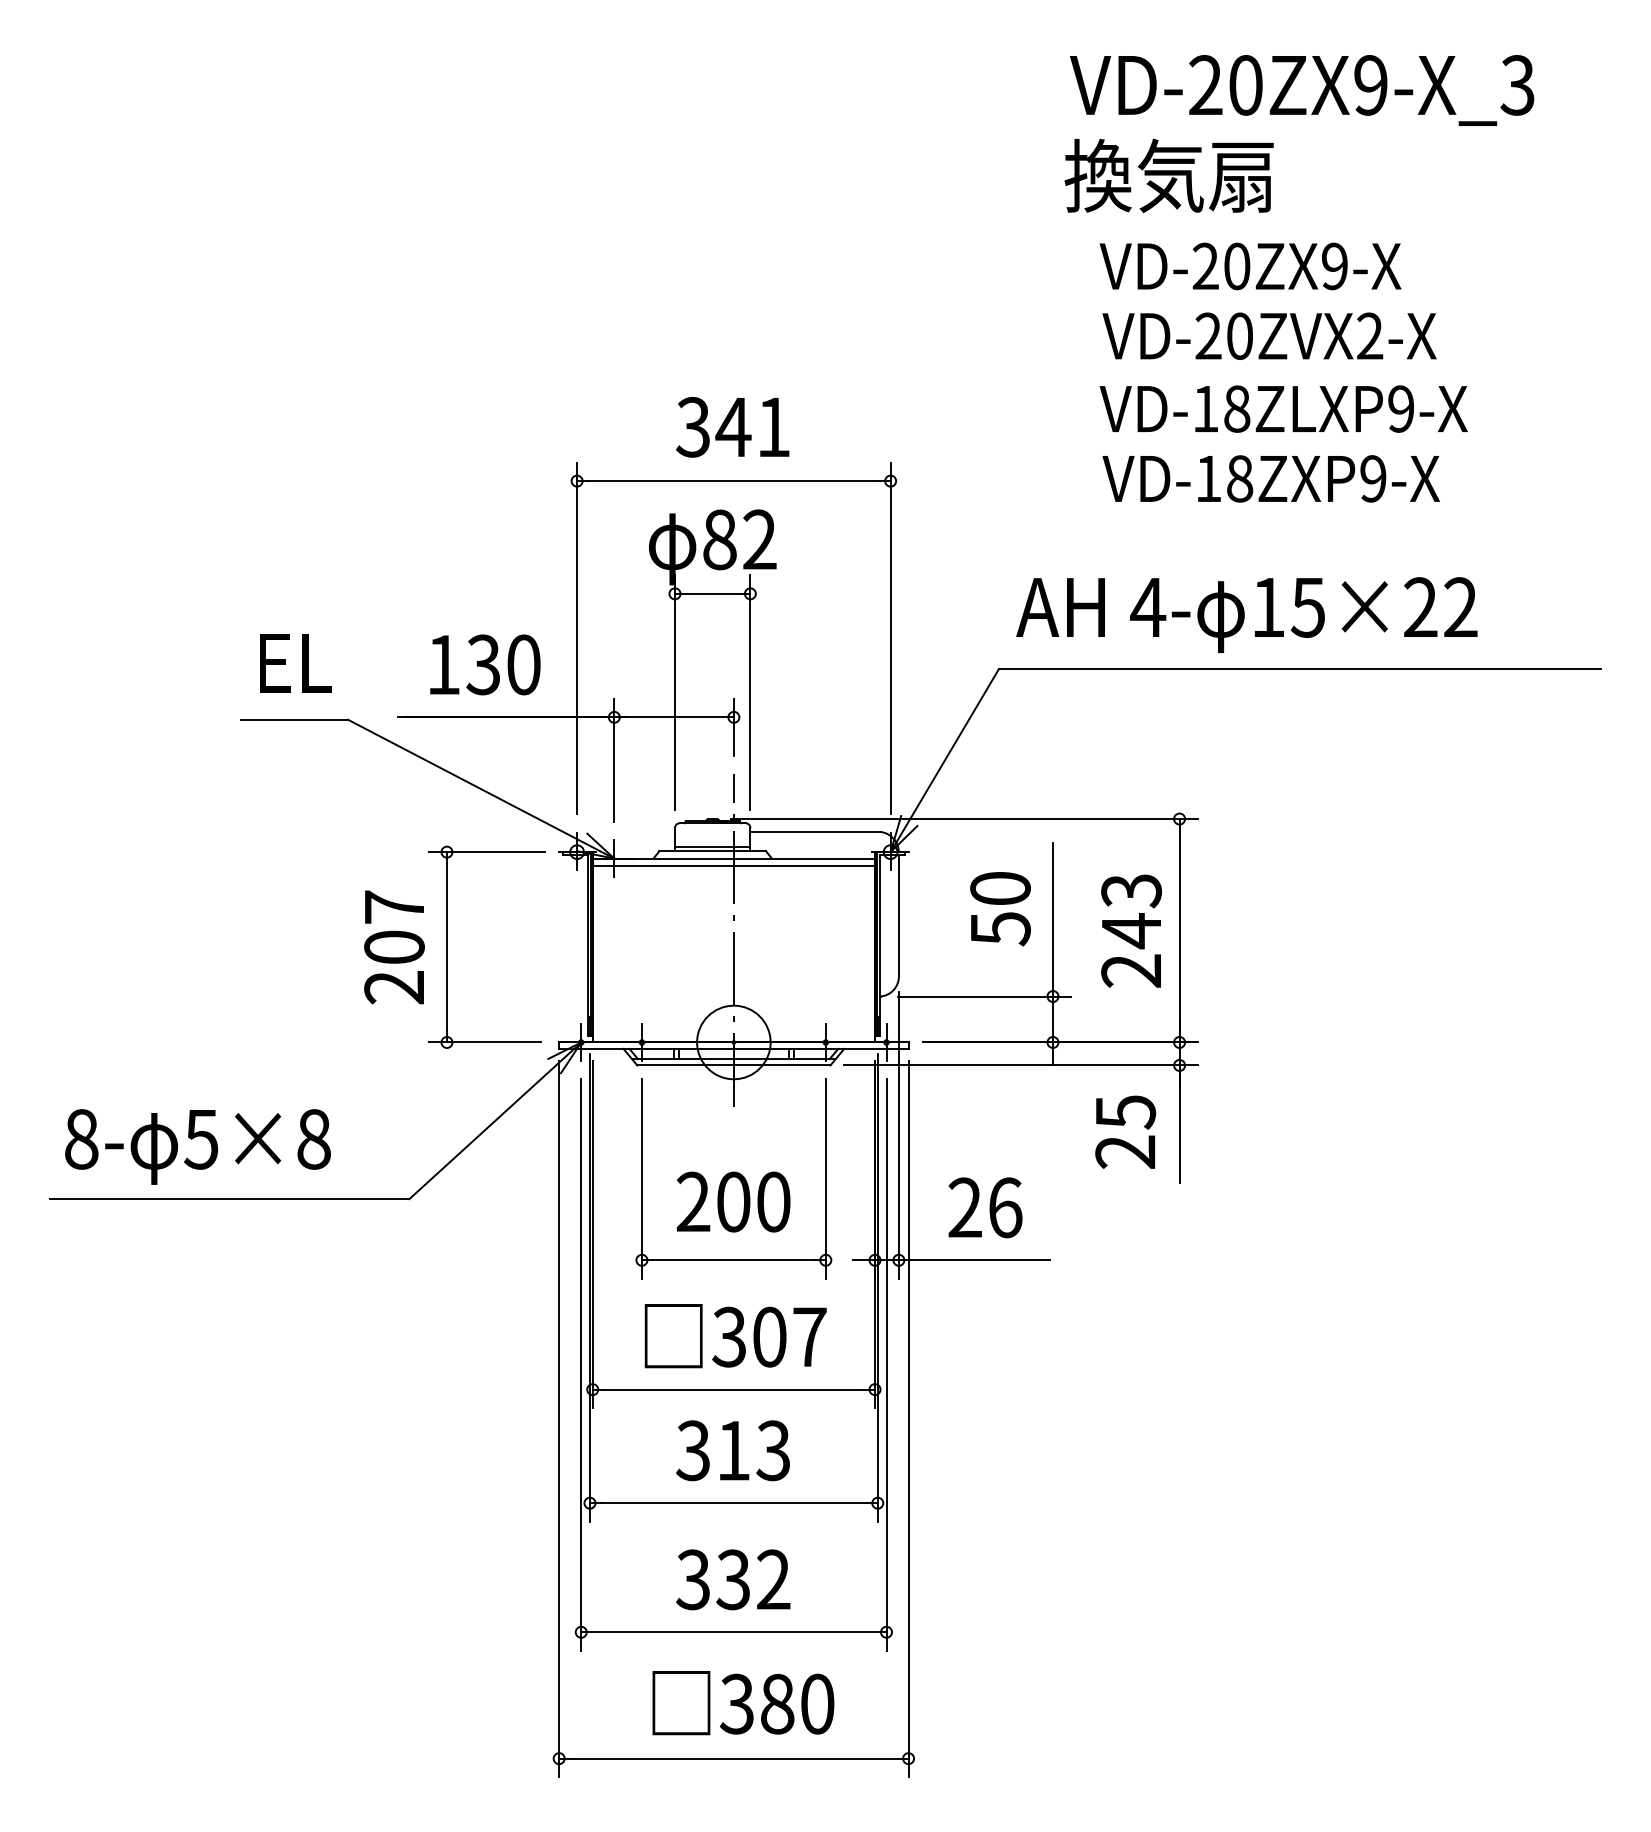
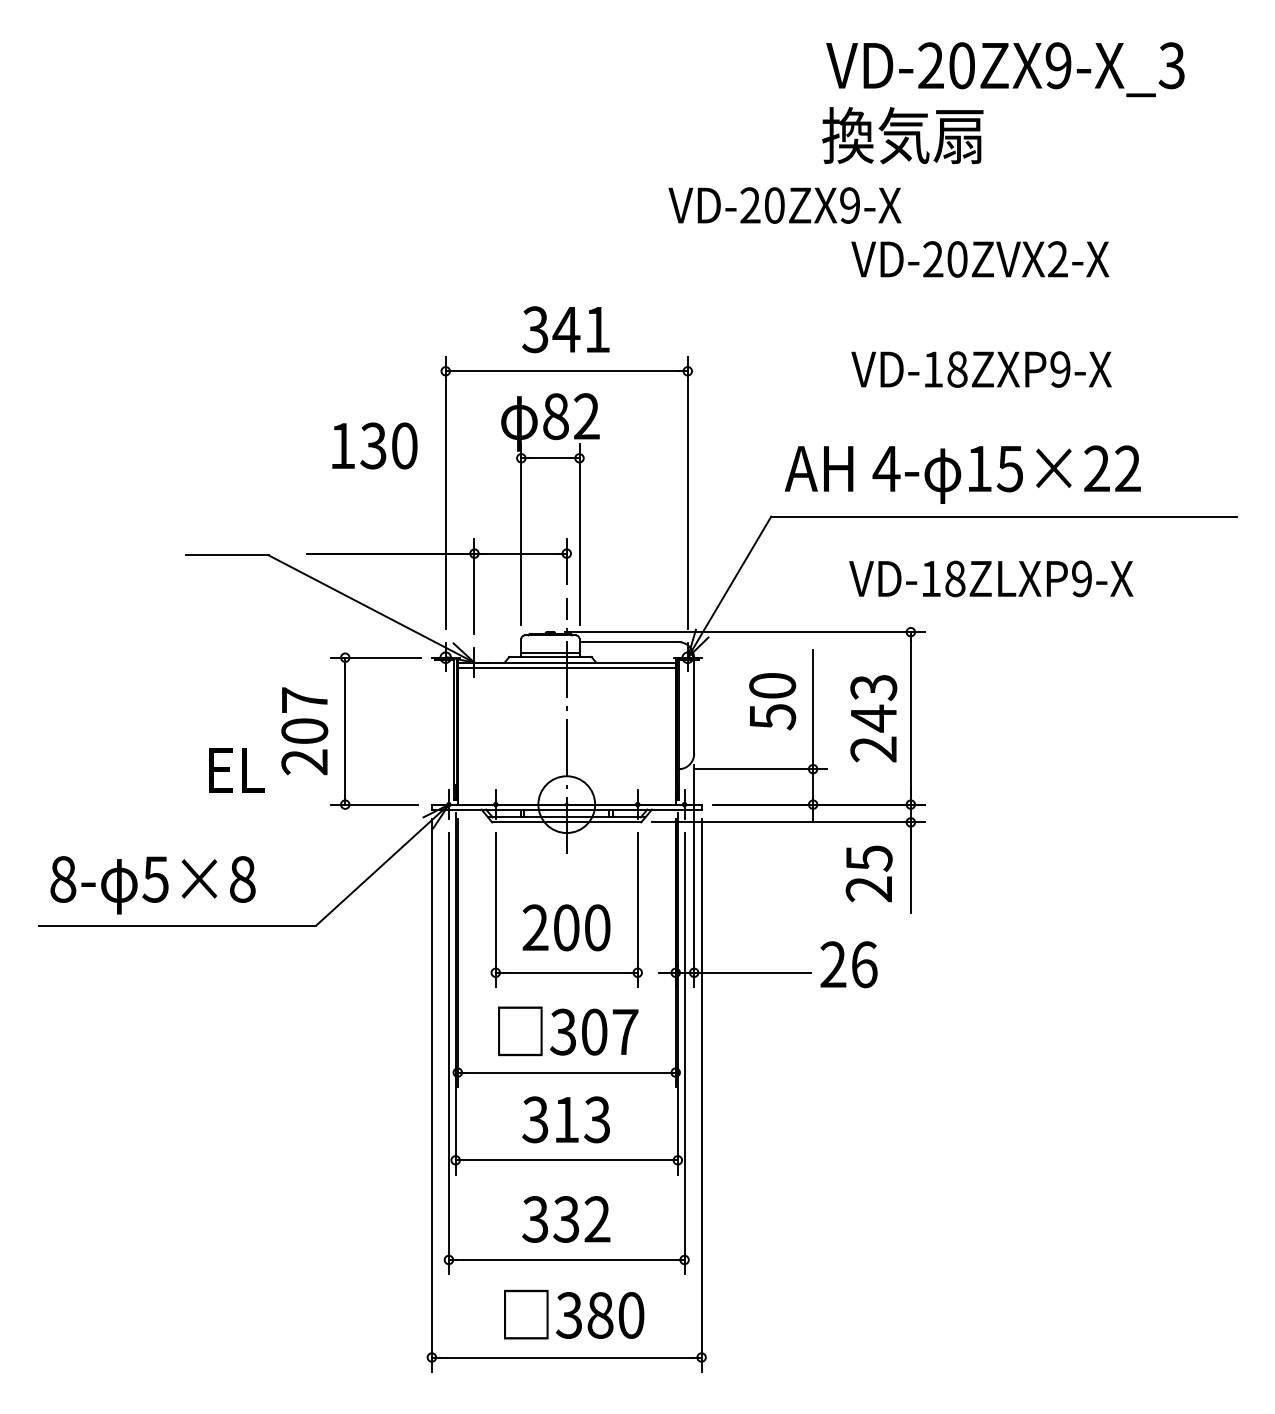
text: (1250, 266) -> (784, 205), moved
text: (1283, 408) -> (991, 578), moved
text: (295, 663) -> (236, 770), moved
text: (485, 664) -> (375, 445), moved
text: (985, 1207) -> (849, 964), moved

